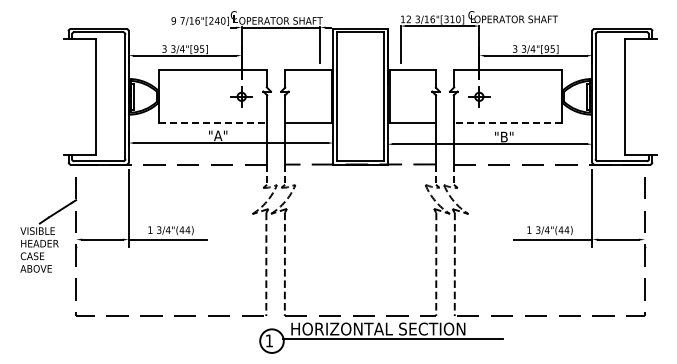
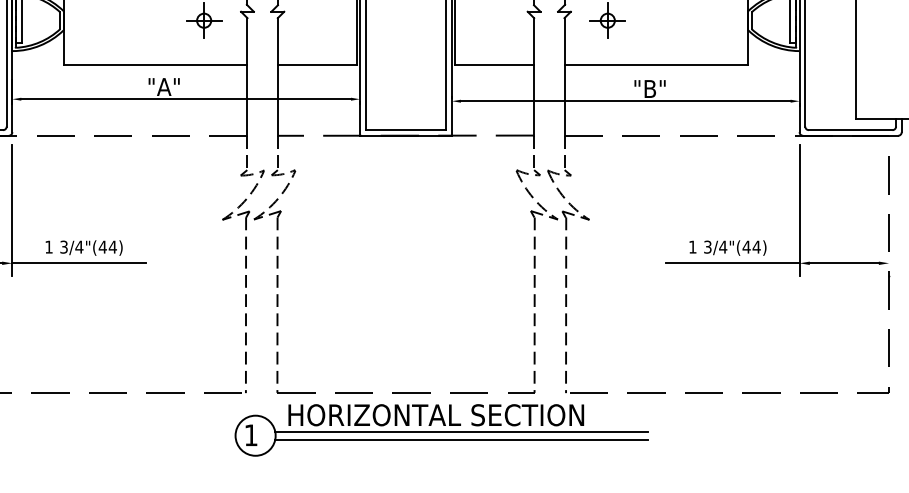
line: (213, 123) -> (156, 66), dashed -> solid
line: (507, 123) -> (655, 66), dashed -> solid
line: (393, 343) -> (461, 439), added

